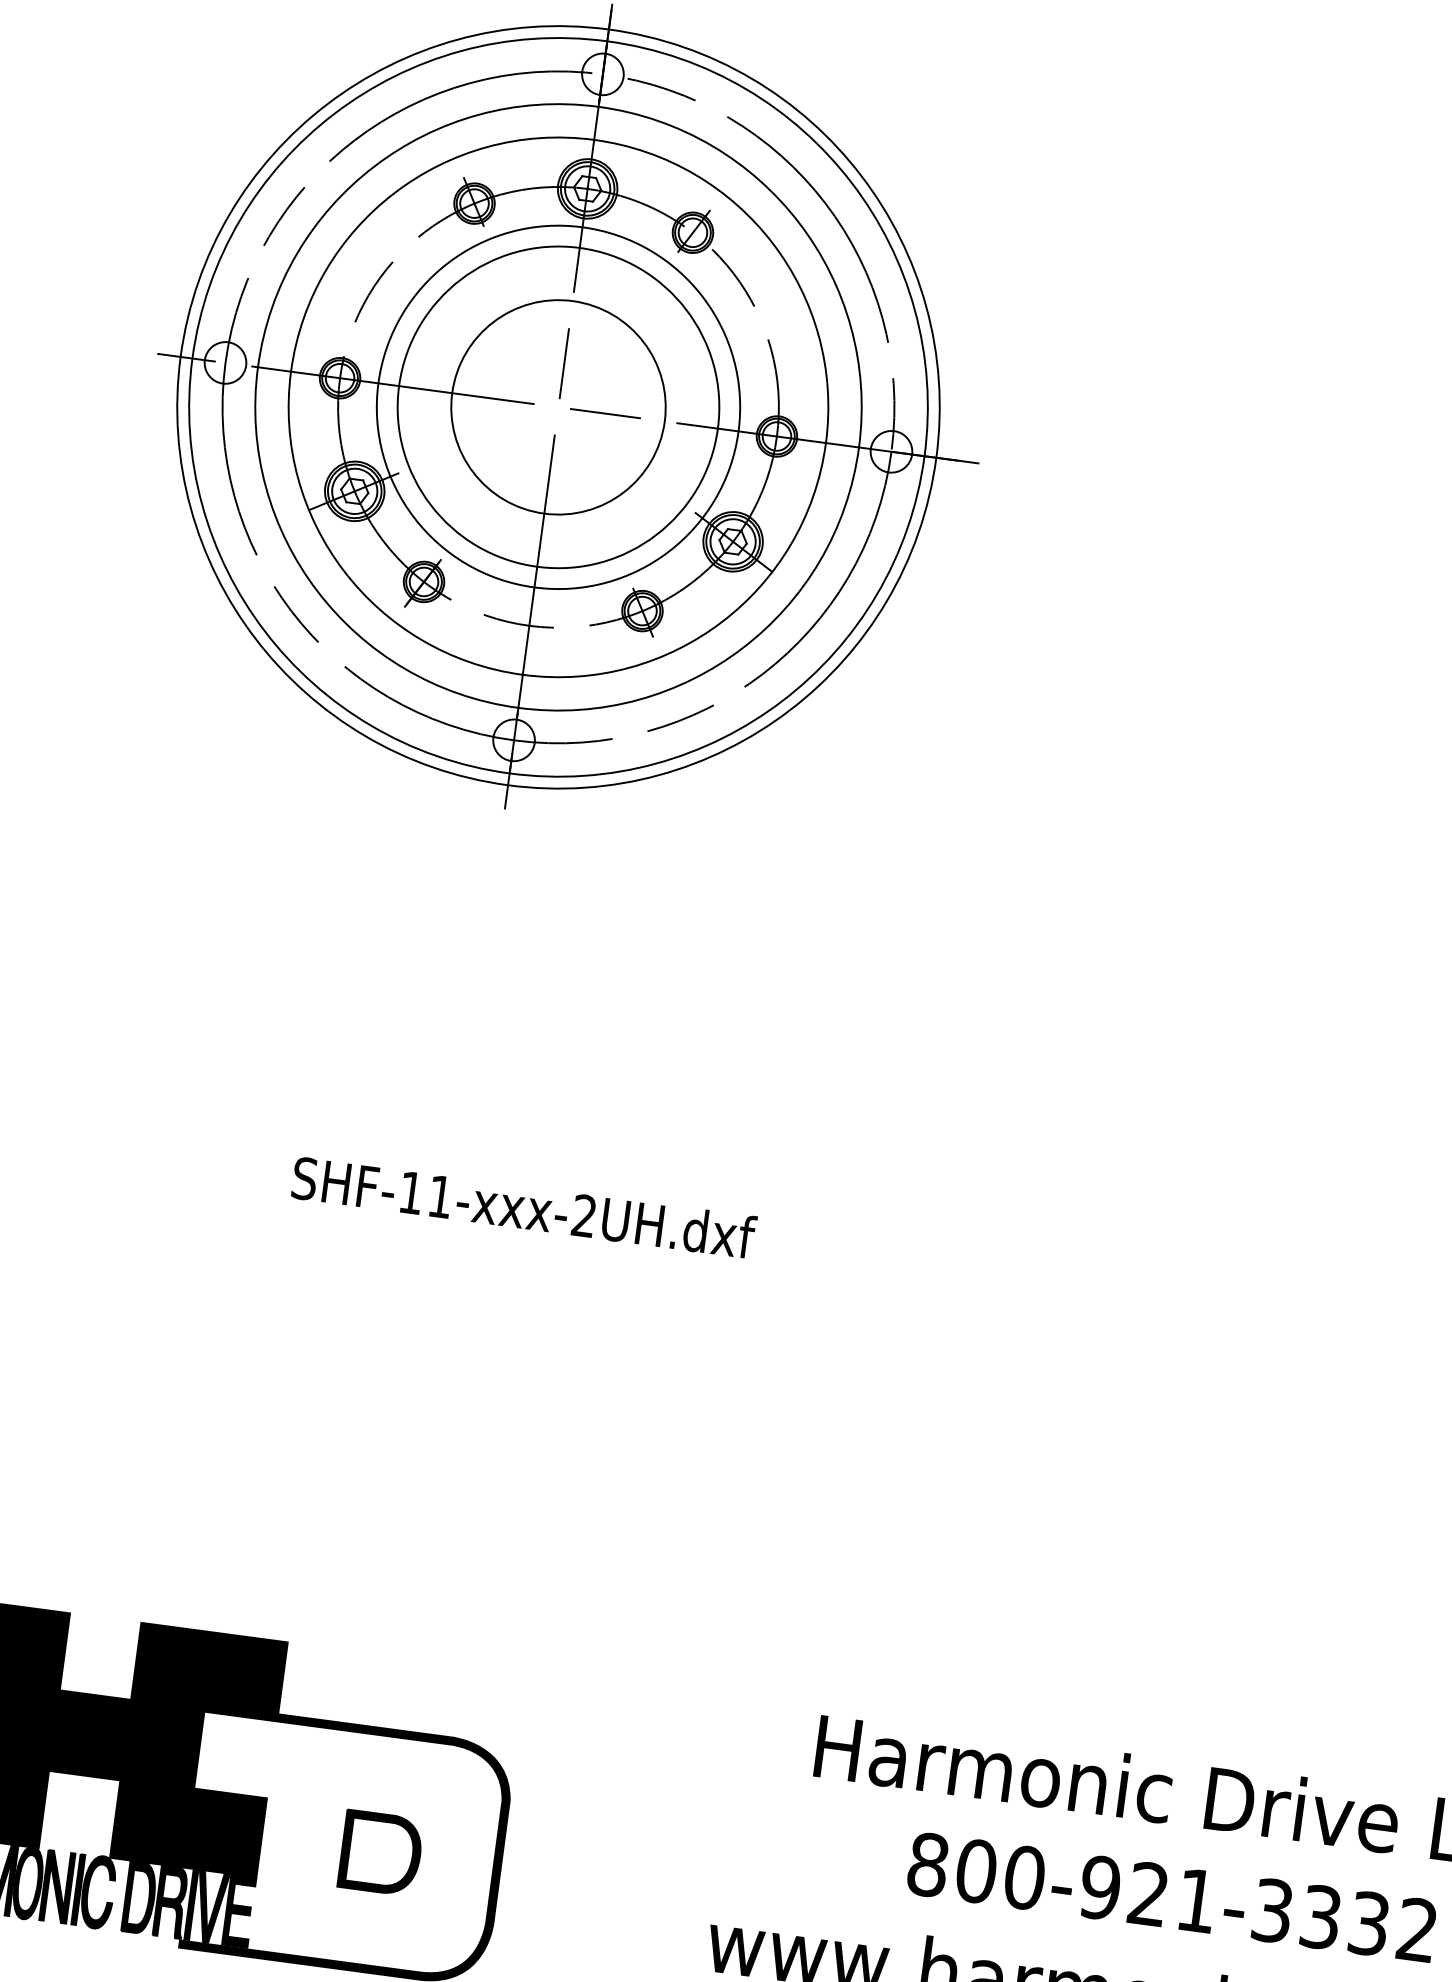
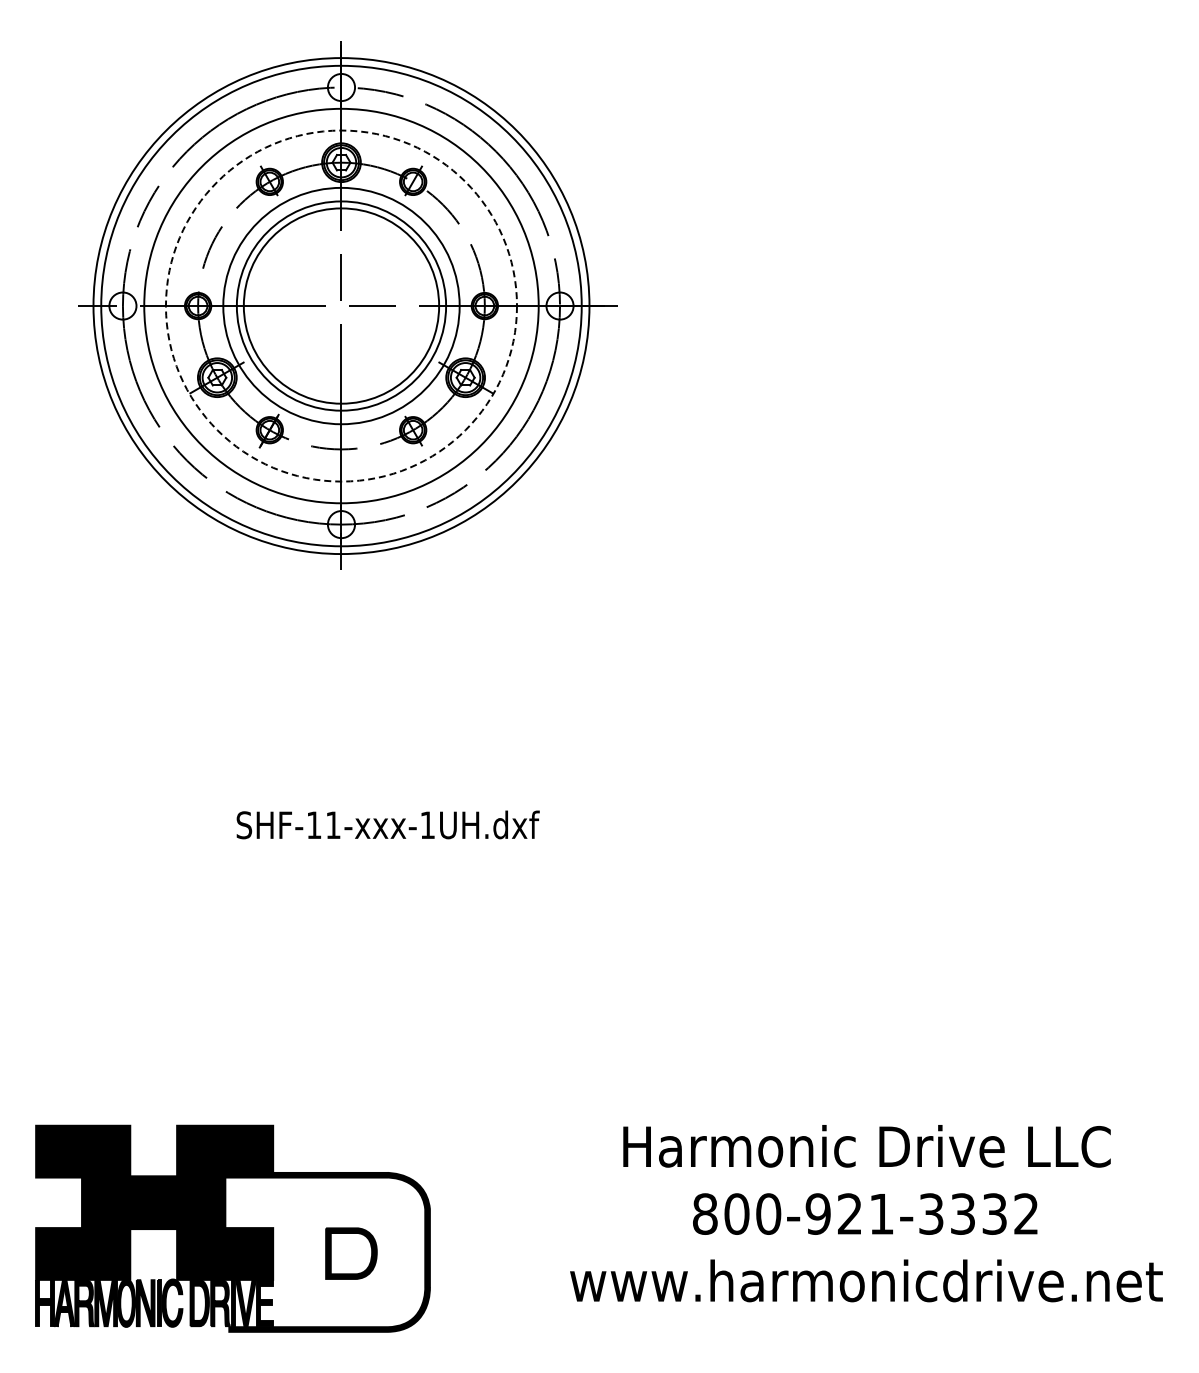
circle: (558, 406) -> (341, 305), size x1.4
circle: (558, 406) -> (341, 305), solid -> dashed
text: (584, 1214) -> (427, 824), SHF-11-xxx-2UH.dxf -> SHF-11-xxx-1UH.dxf

